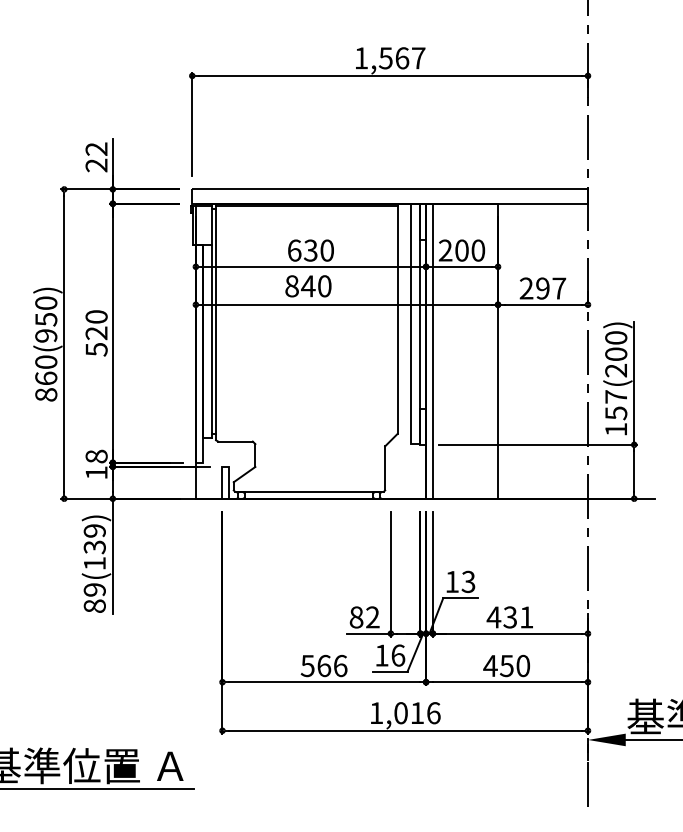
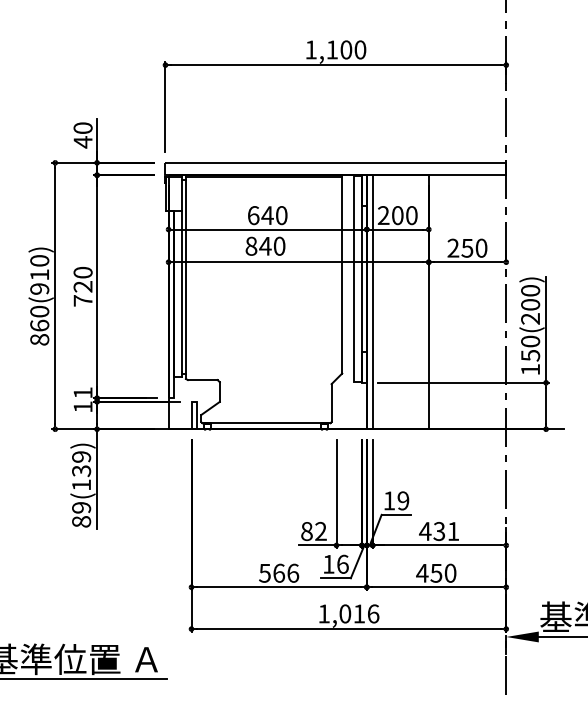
text: (401, 58) -> (345, 50), 1,567 -> 1,100
text: (96, 157) -> (83, 135), 22 -> 40
text: (310, 250) -> (267, 215), 630 -> 640
text: (550, 288) -> (473, 248), 297 -> 250
text: (46, 319) -> (39, 274), 860(950) -> 860(910)
text: (96, 349) -> (83, 300), 520 -> 720
text: (616, 396) -> (530, 341), 157(200) -> 150(200)
text: (96, 456) -> (83, 392), 18 -> 11
text: (468, 581) -> (403, 500), 13 -> 19

